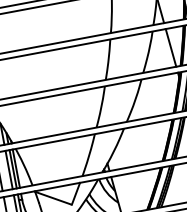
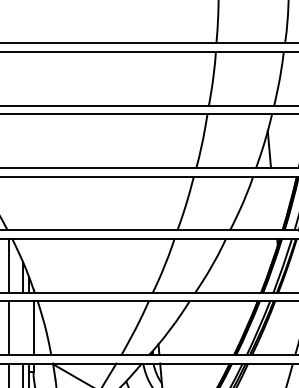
line: (170, 48) -> (273, 203), removed
line: (13, 169) -> (29, 328), removed
line: (9, 170) -> (23, 328), removed

